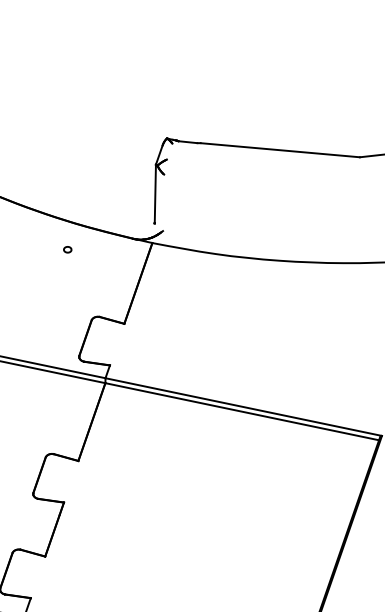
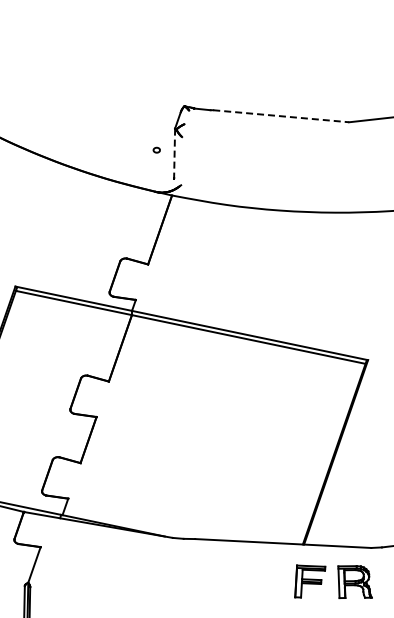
line: (280, 150) -> (281, 116), solid -> dashed
line: (155, 193) -> (174, 153), solid -> dashed
part: (67, 248) -> (156, 149), moved

